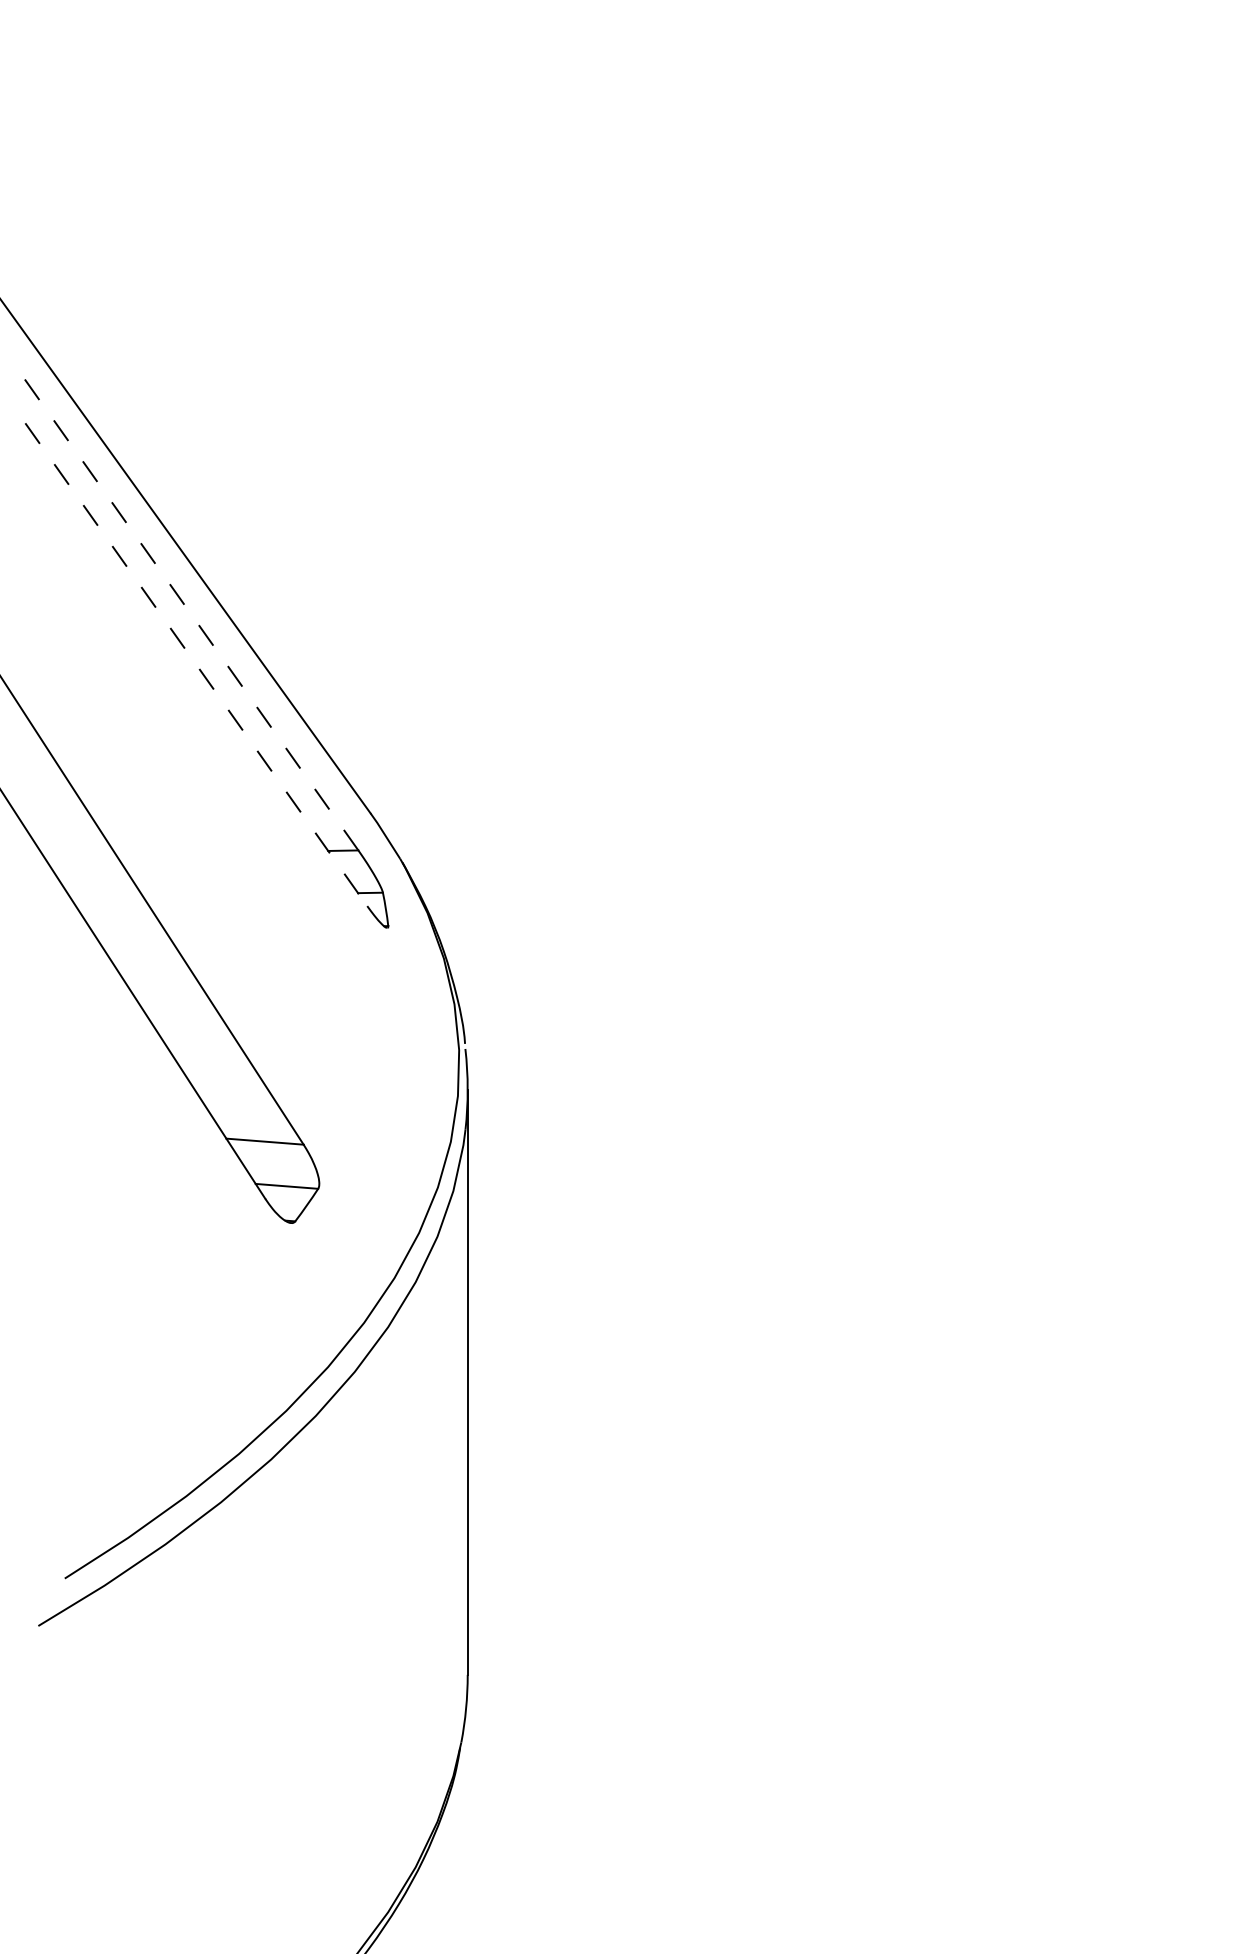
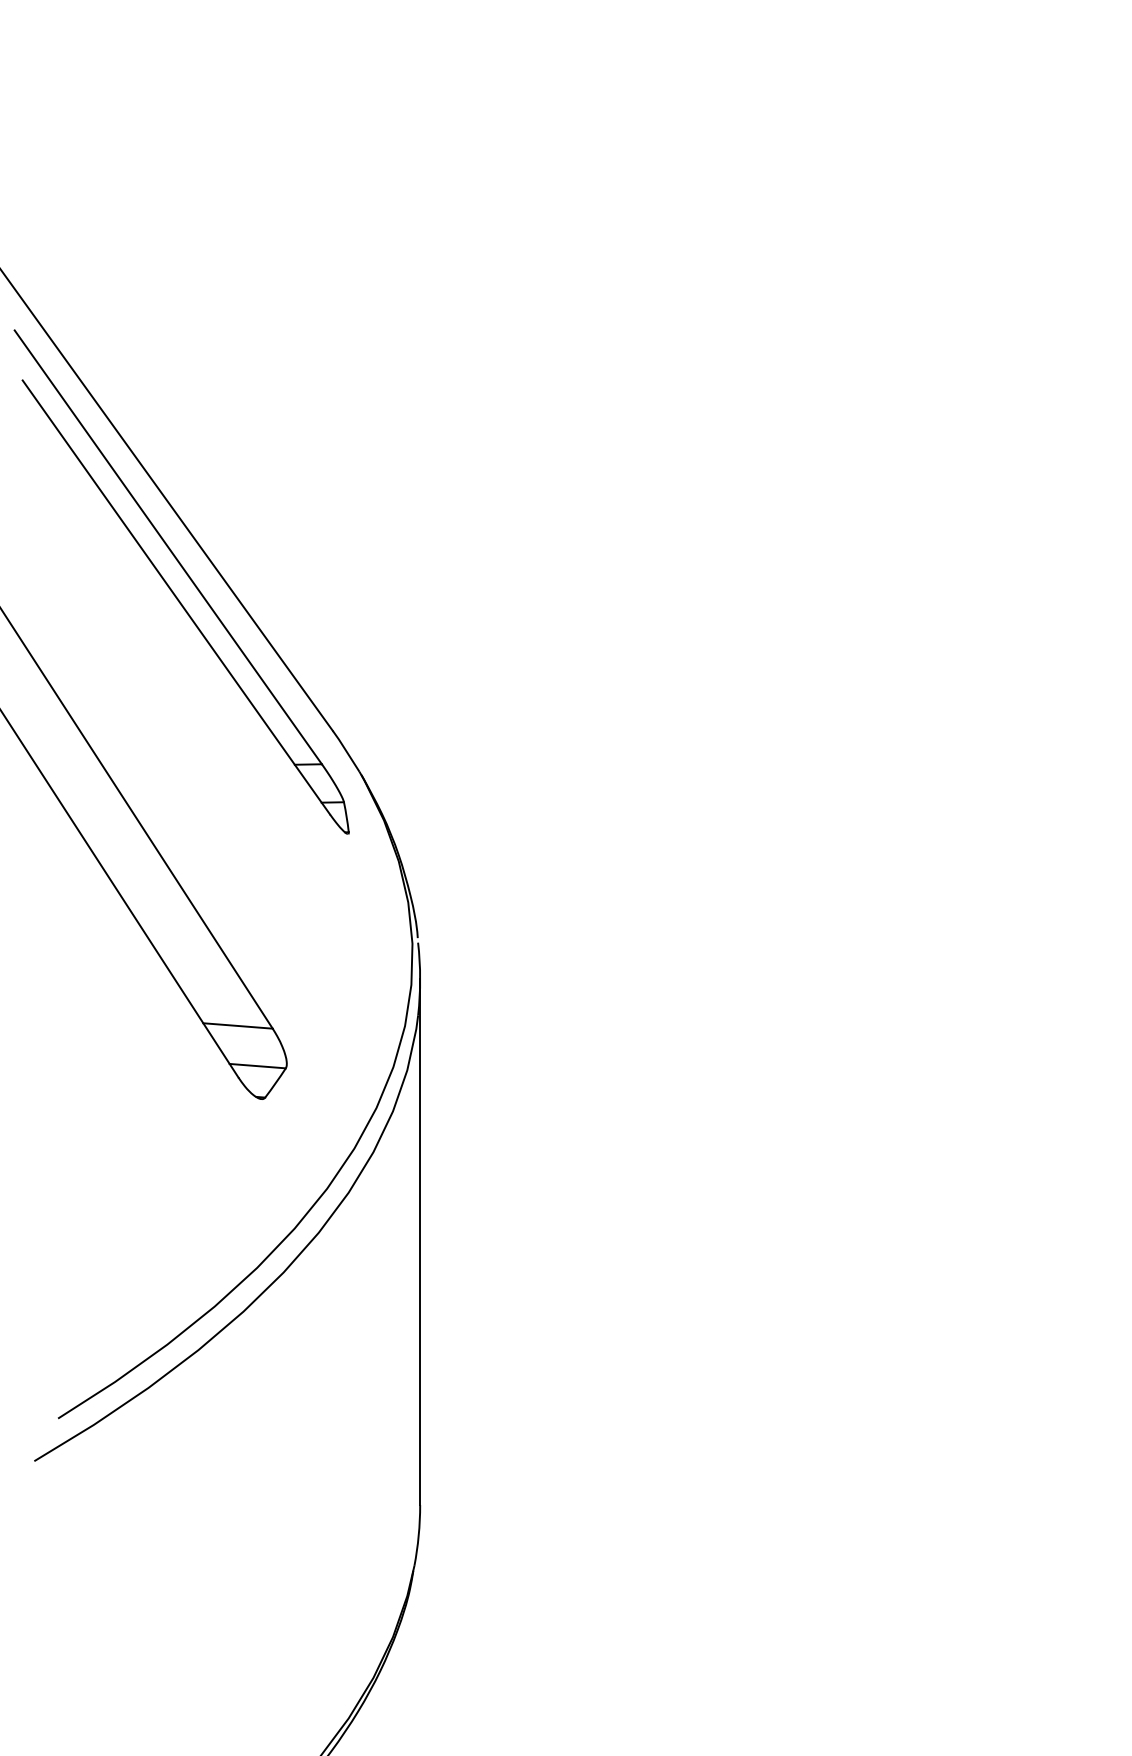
line: (187, 609) -> (168, 547), dashed -> solid
line: (196, 664) -> (176, 597), dashed -> solid

